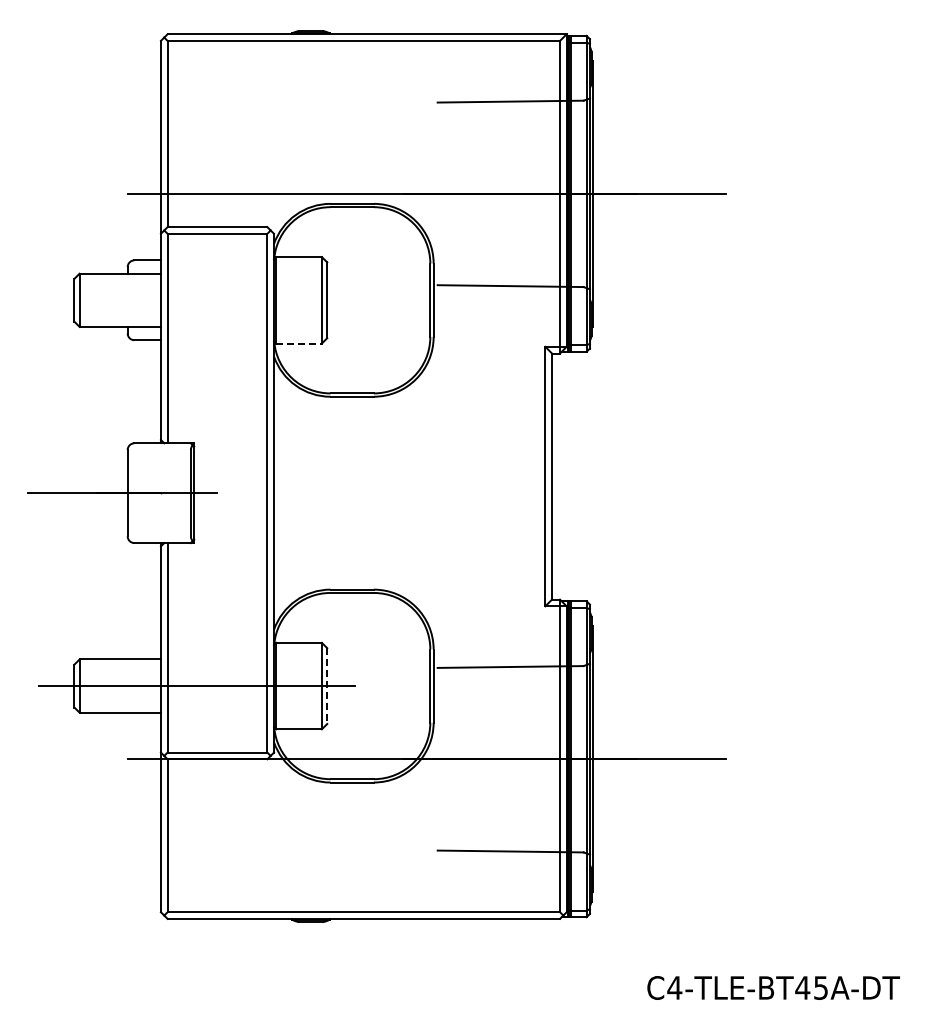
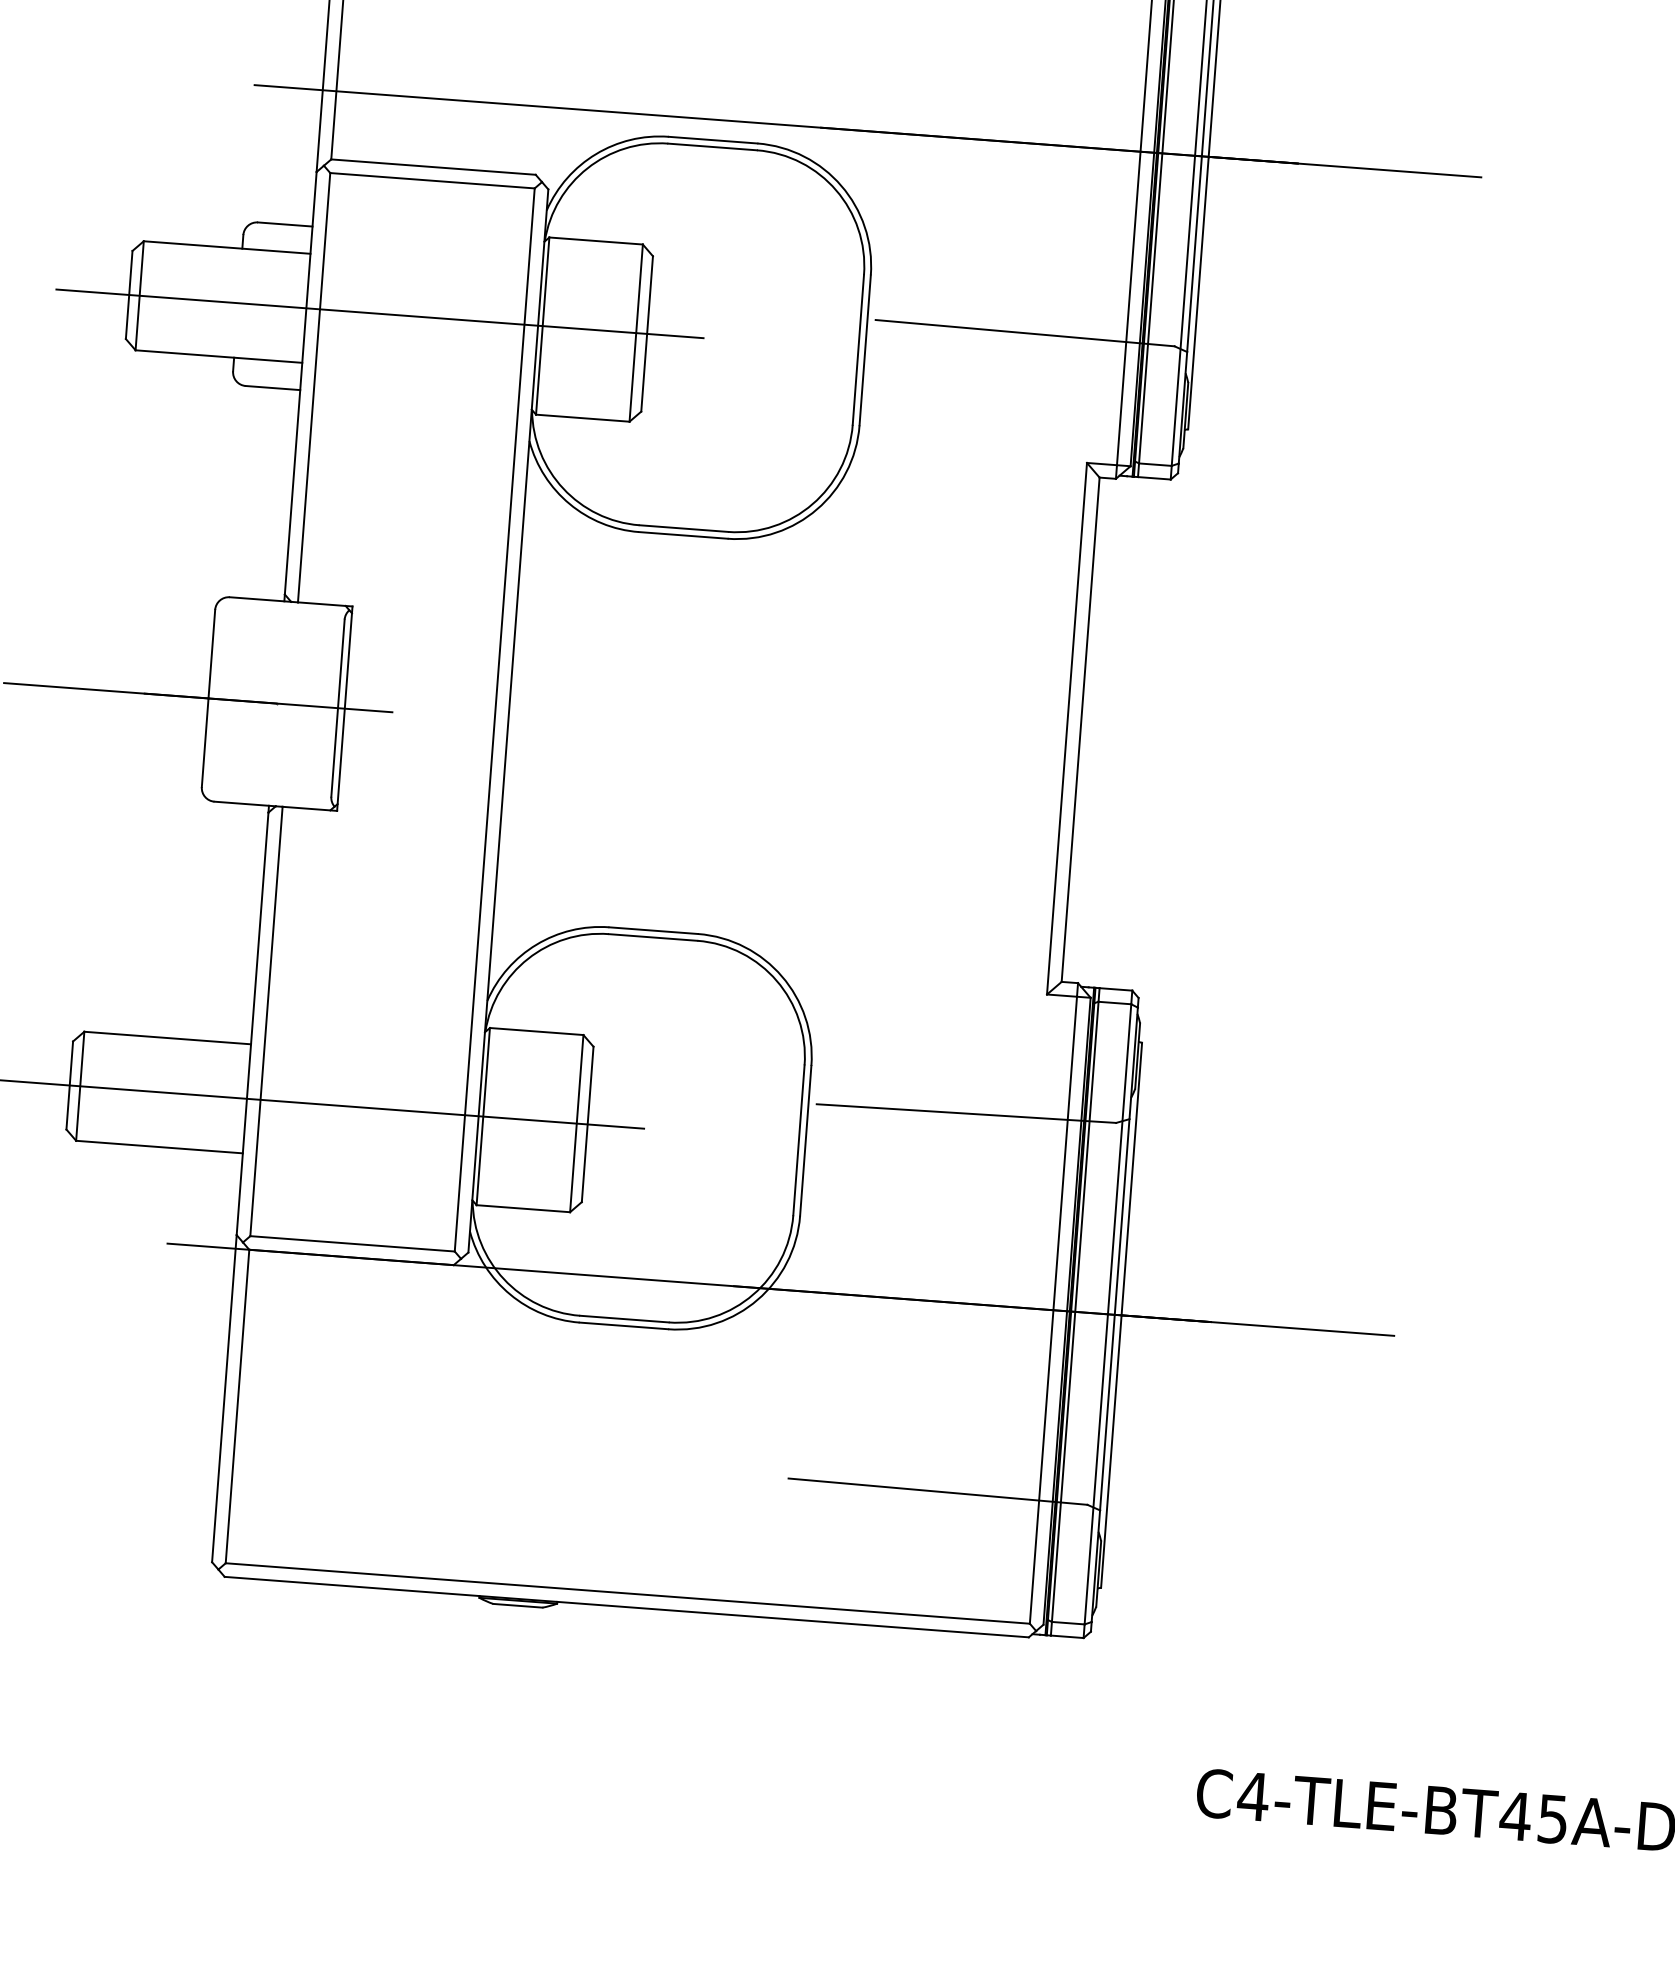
line: (196, 300) -> (379, 314), added
line: (299, 343) -> (583, 418), dashed -> solid
line: (327, 686) -> (588, 1125), dashed -> solid

